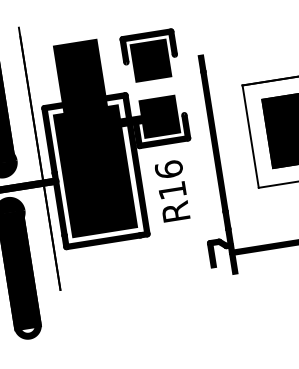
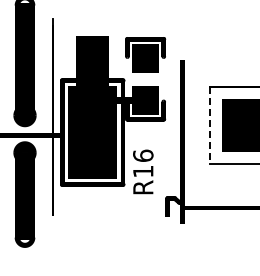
line: (250, 137) -> (209, 125), solid -> dashed
text: (172, 190) -> (143, 171), moved

